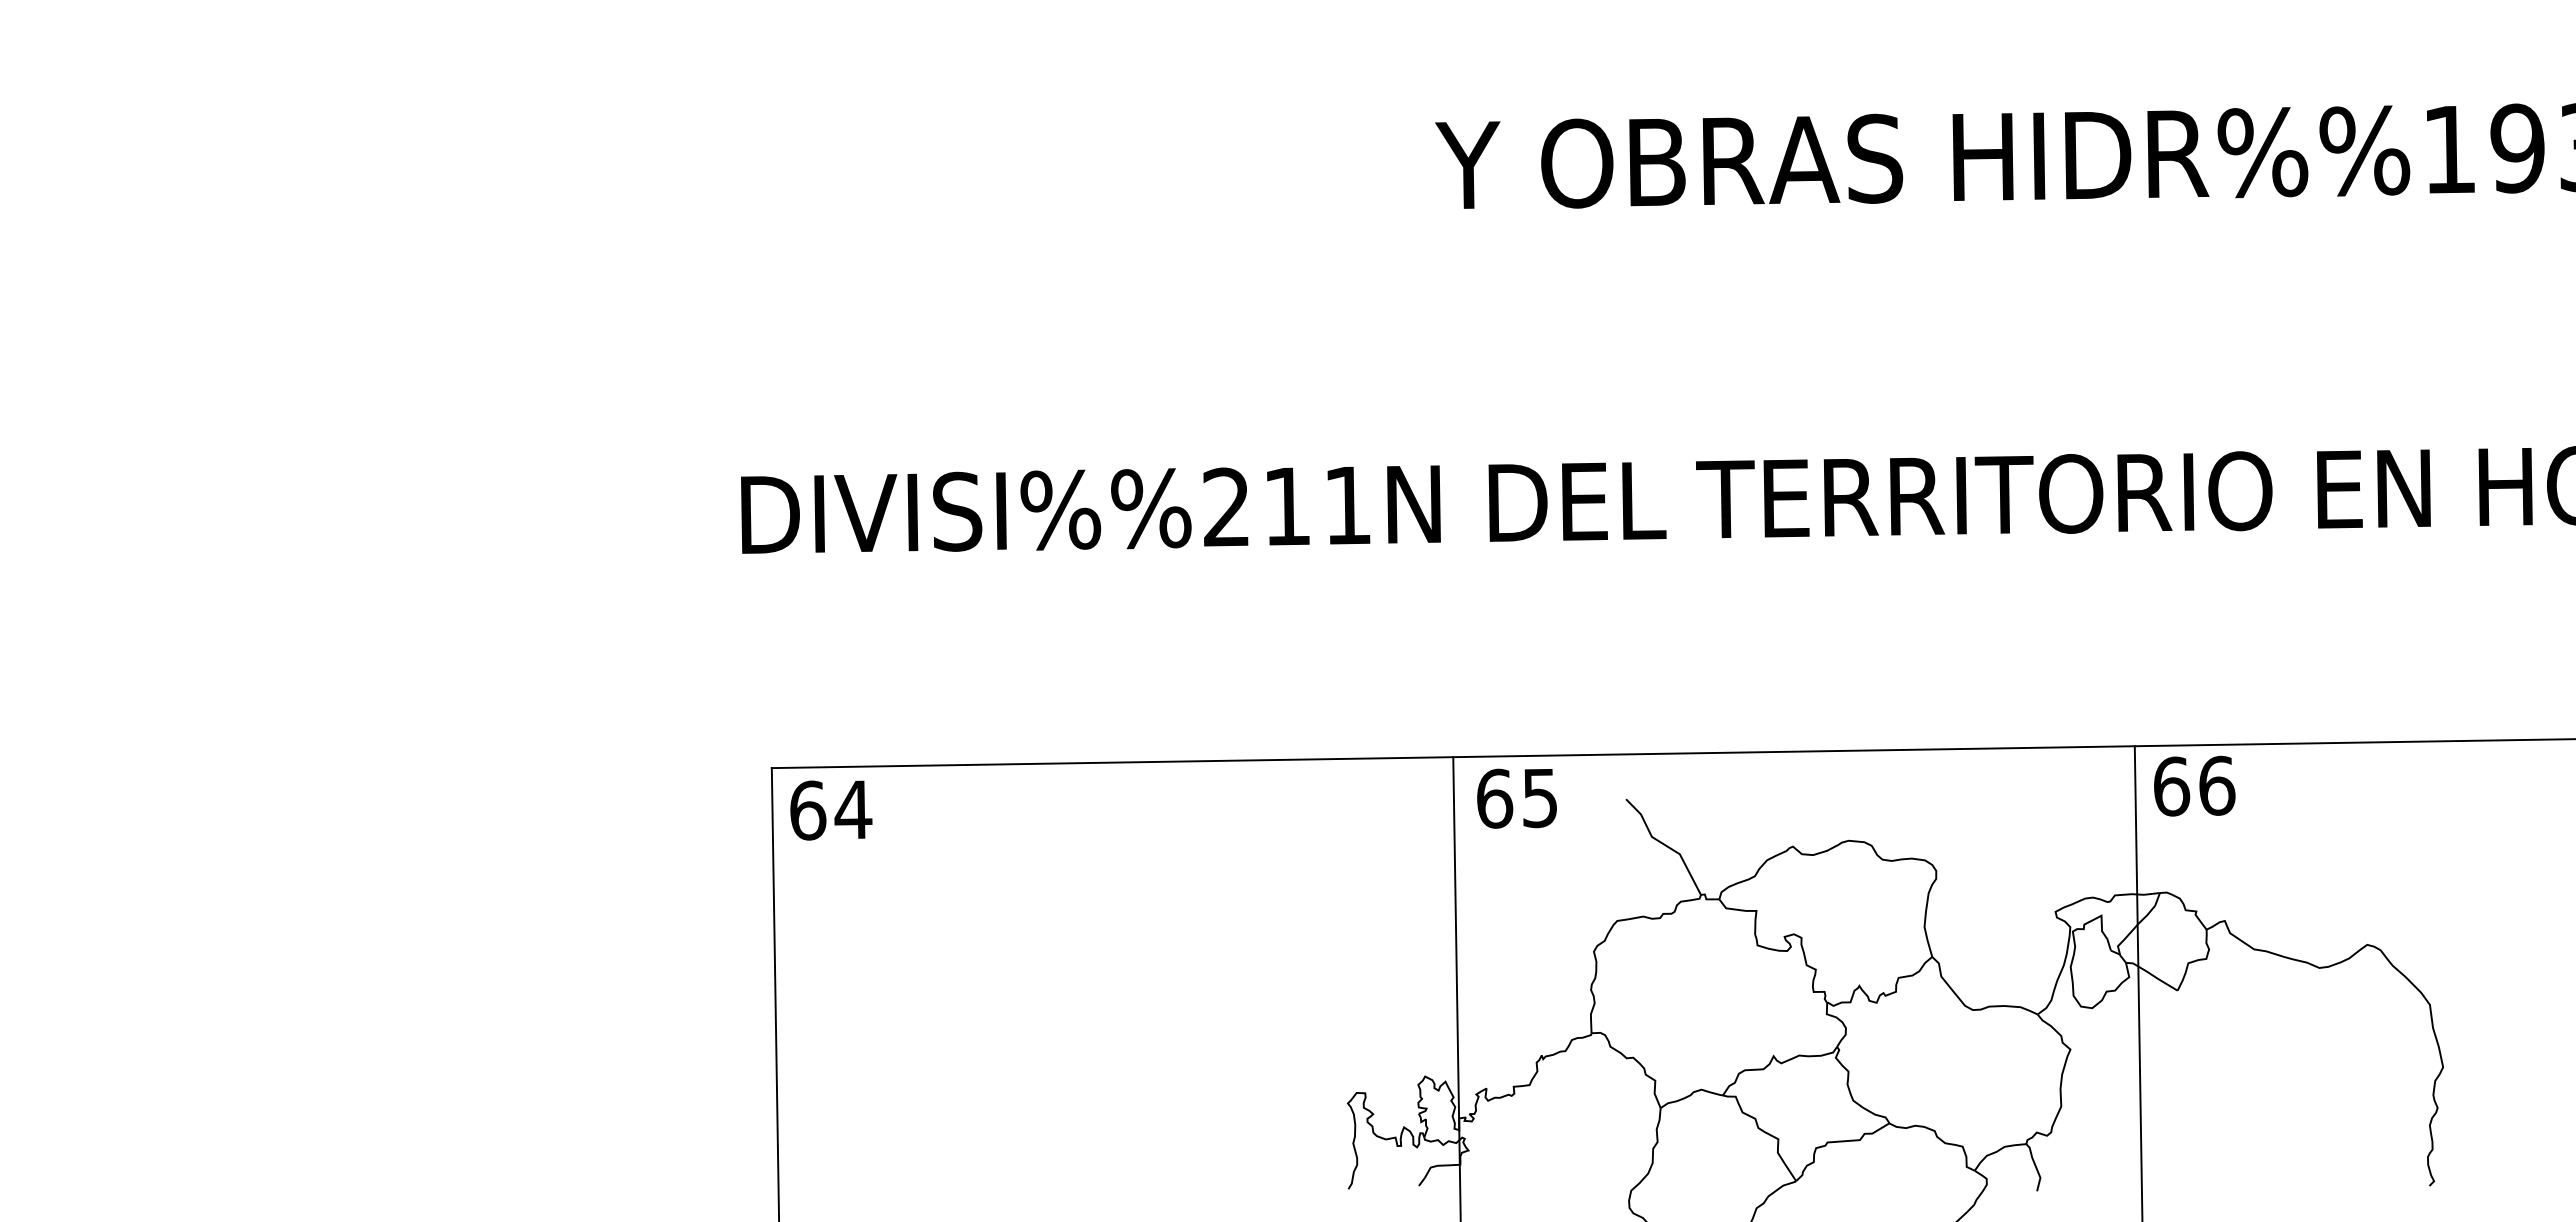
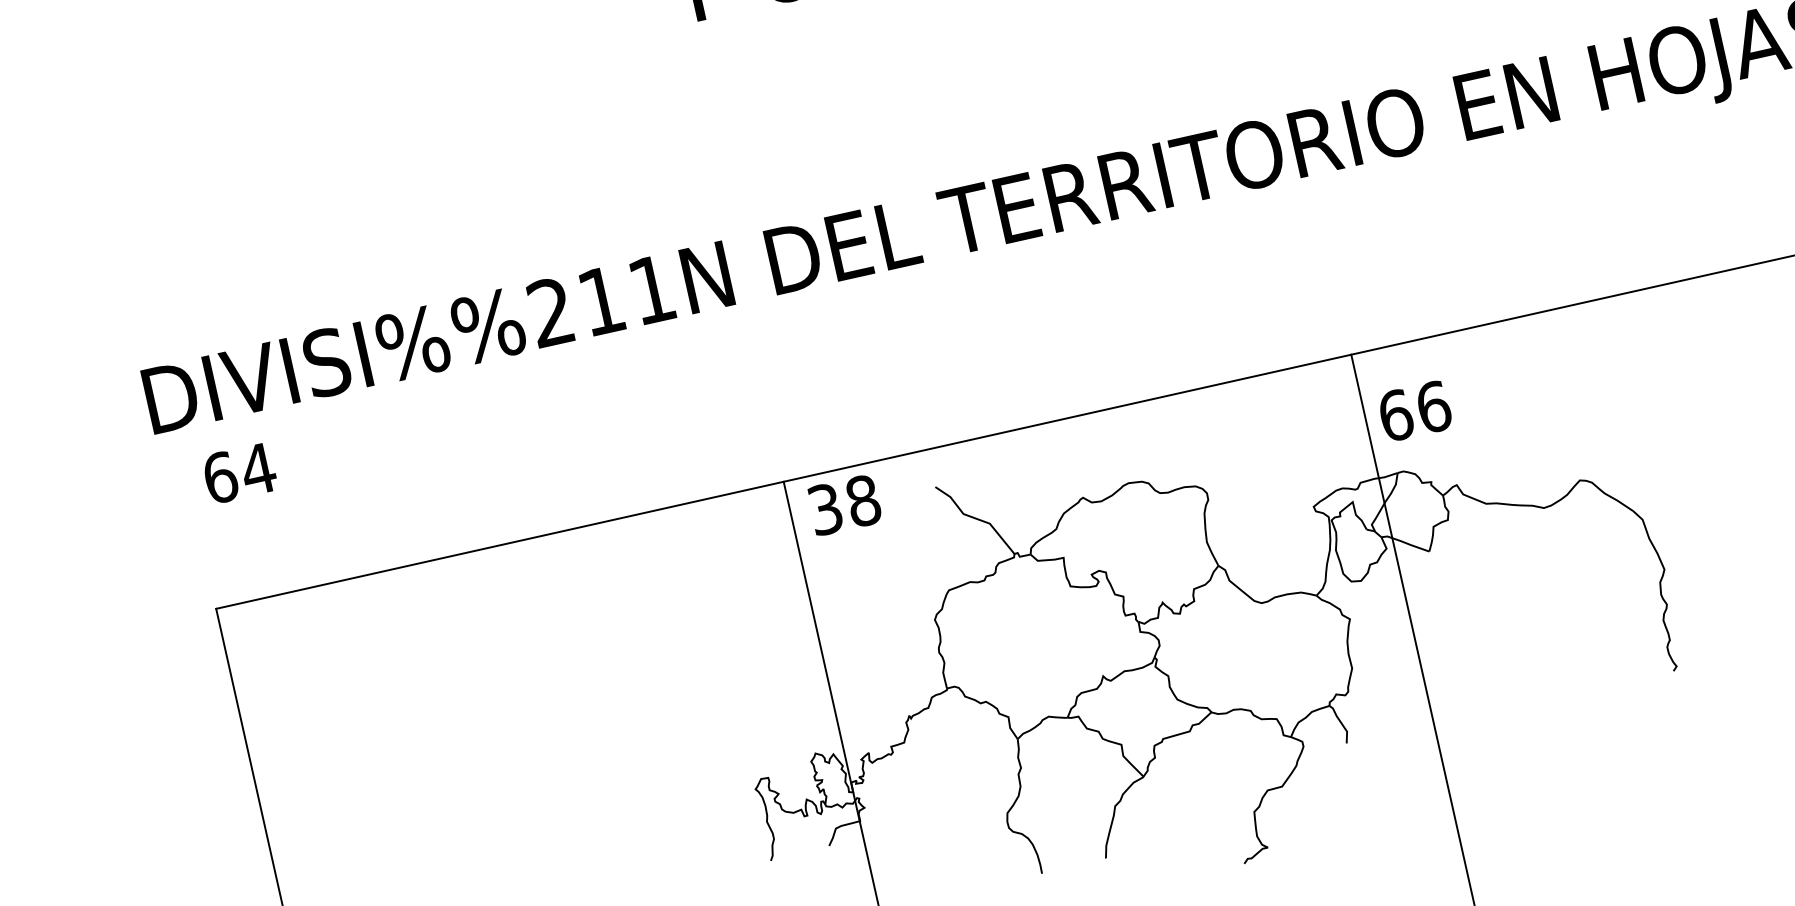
text: (2194, 785) -> (1414, 410), moved
text: (1517, 798) -> (844, 505), 65 -> 38
text: (831, 810) -> (240, 473), moved

